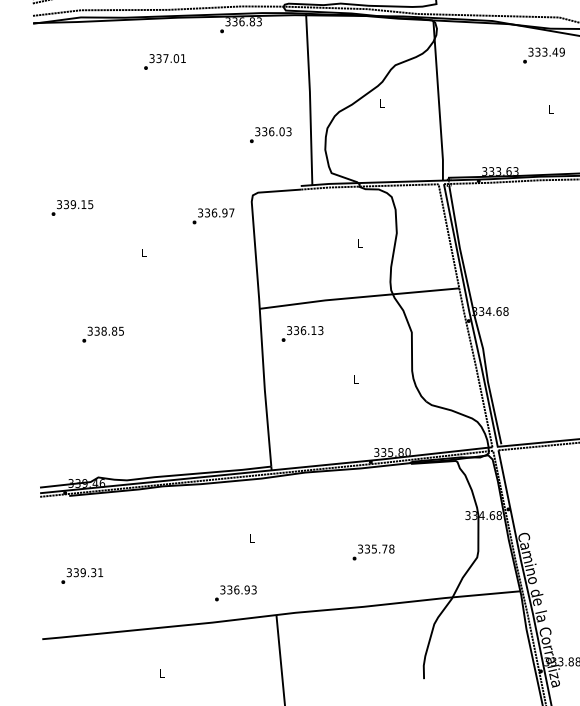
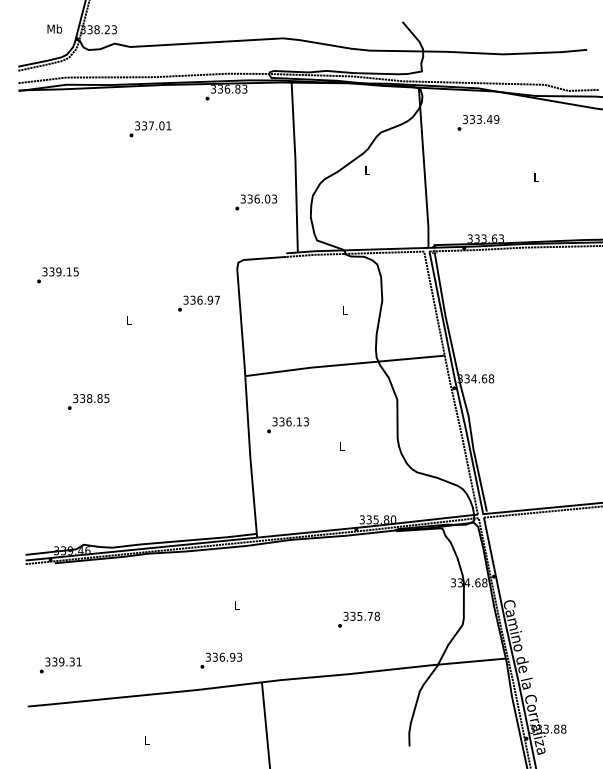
text: (544, 55) -> (478, 122), moved
text: (213, 216) -> (198, 303), moved
text: (302, 334) -> (287, 425), moved
text: (82, 576) -> (60, 665), moved

